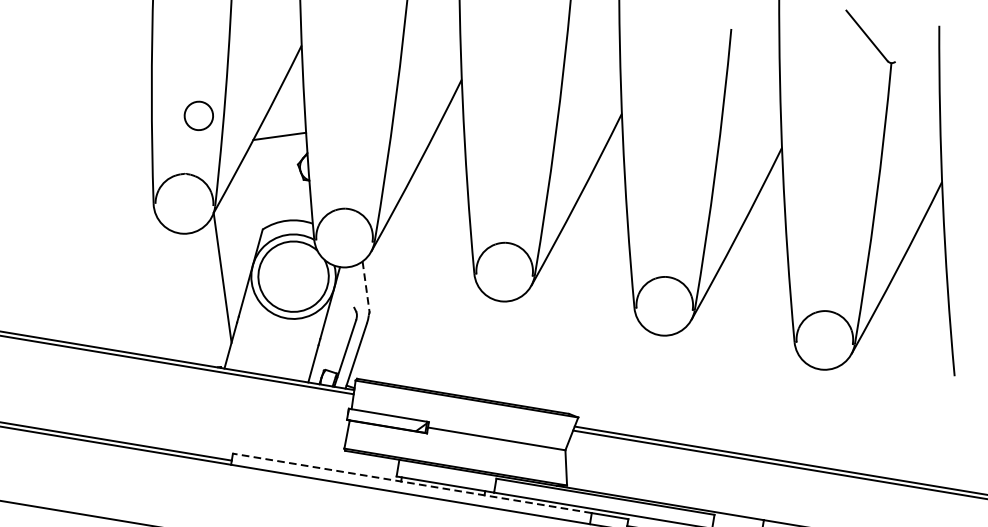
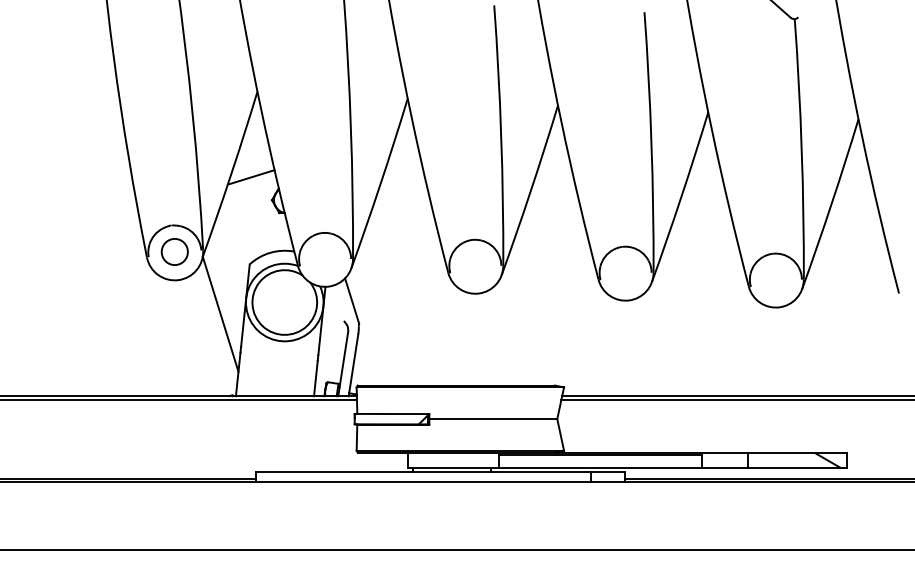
circle: (198, 115) -> (174, 251), moved
line: (366, 286) -> (352, 300), dashed -> solid
line: (412, 483) -> (423, 472), dashed -> solid

